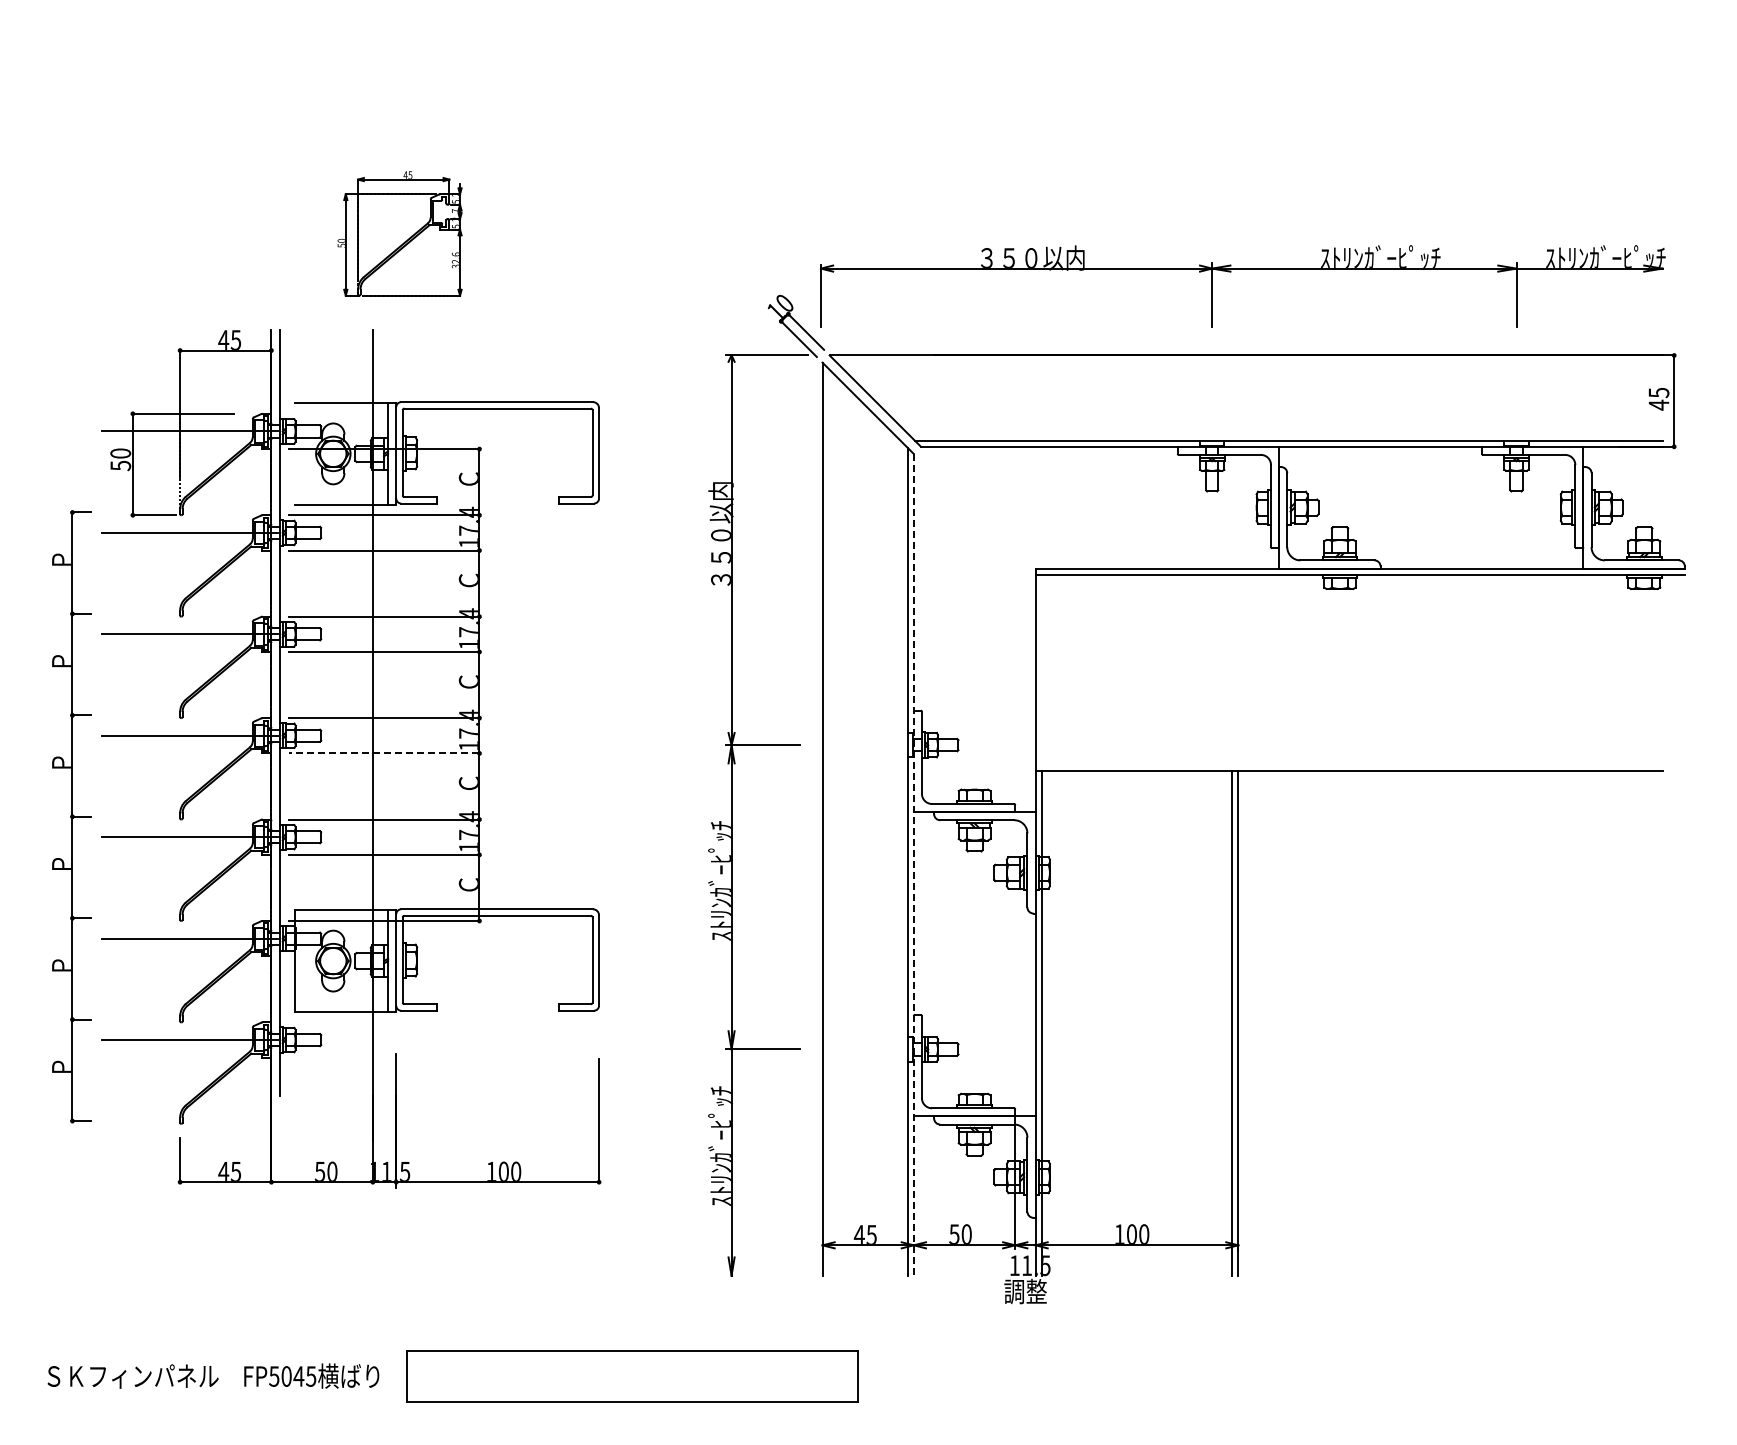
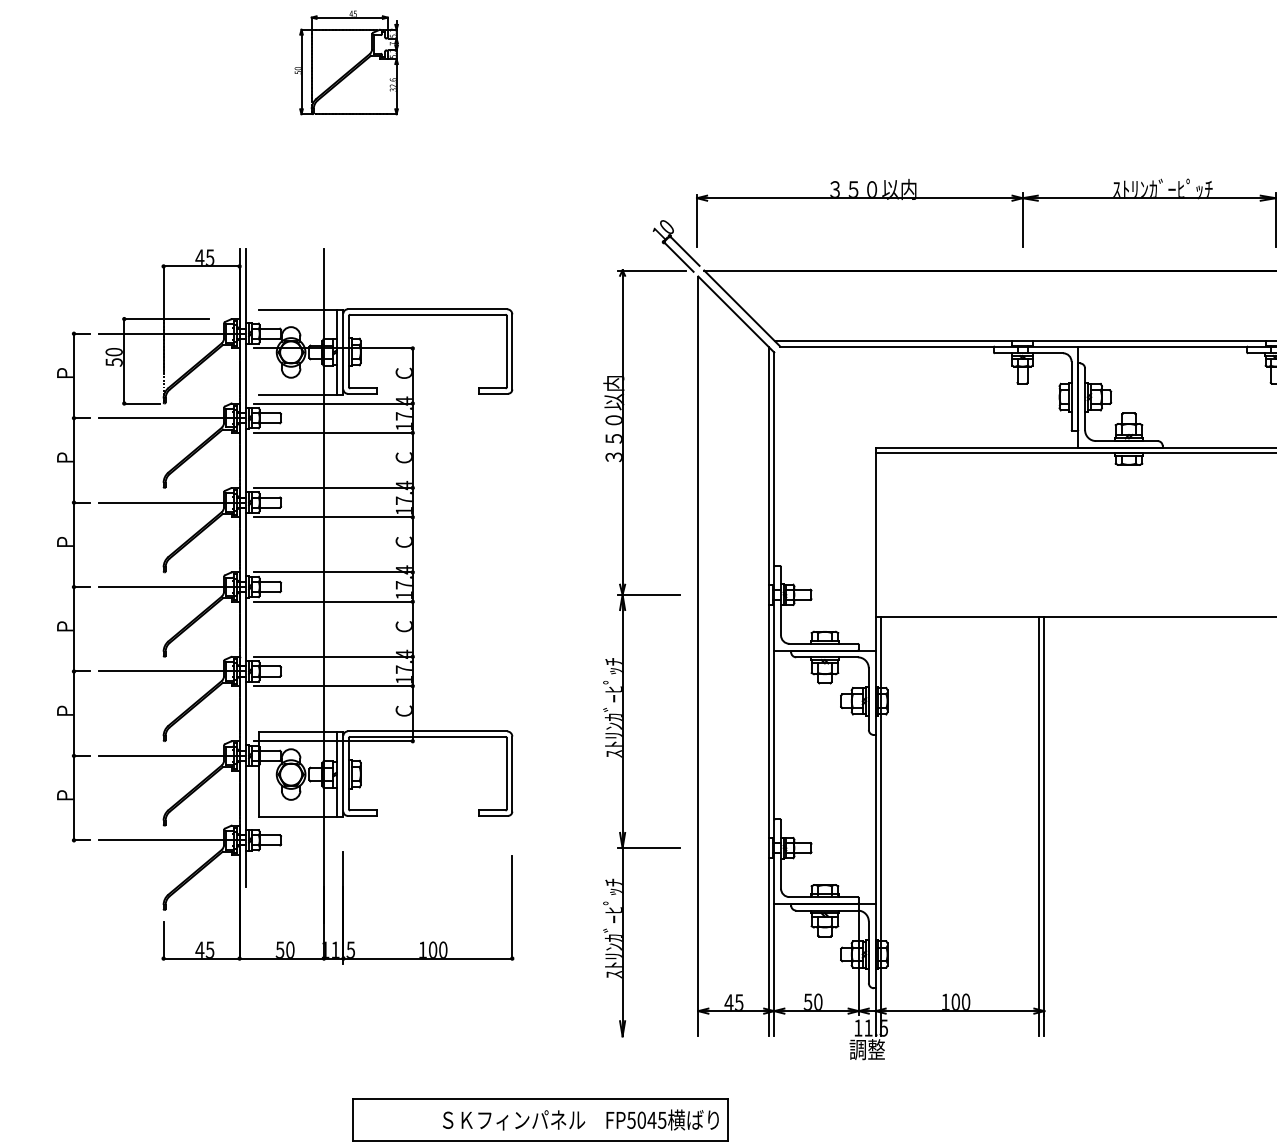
part: (399, 233) -> (346, 62), moved
line: (383, 753) -> (332, 601), dashed -> solid
part: (71, 816) -> (73, 586), moved
line: (913, 864) -> (774, 694), dashed -> solid
text: (213, 1375) -> (580, 1119), moved

